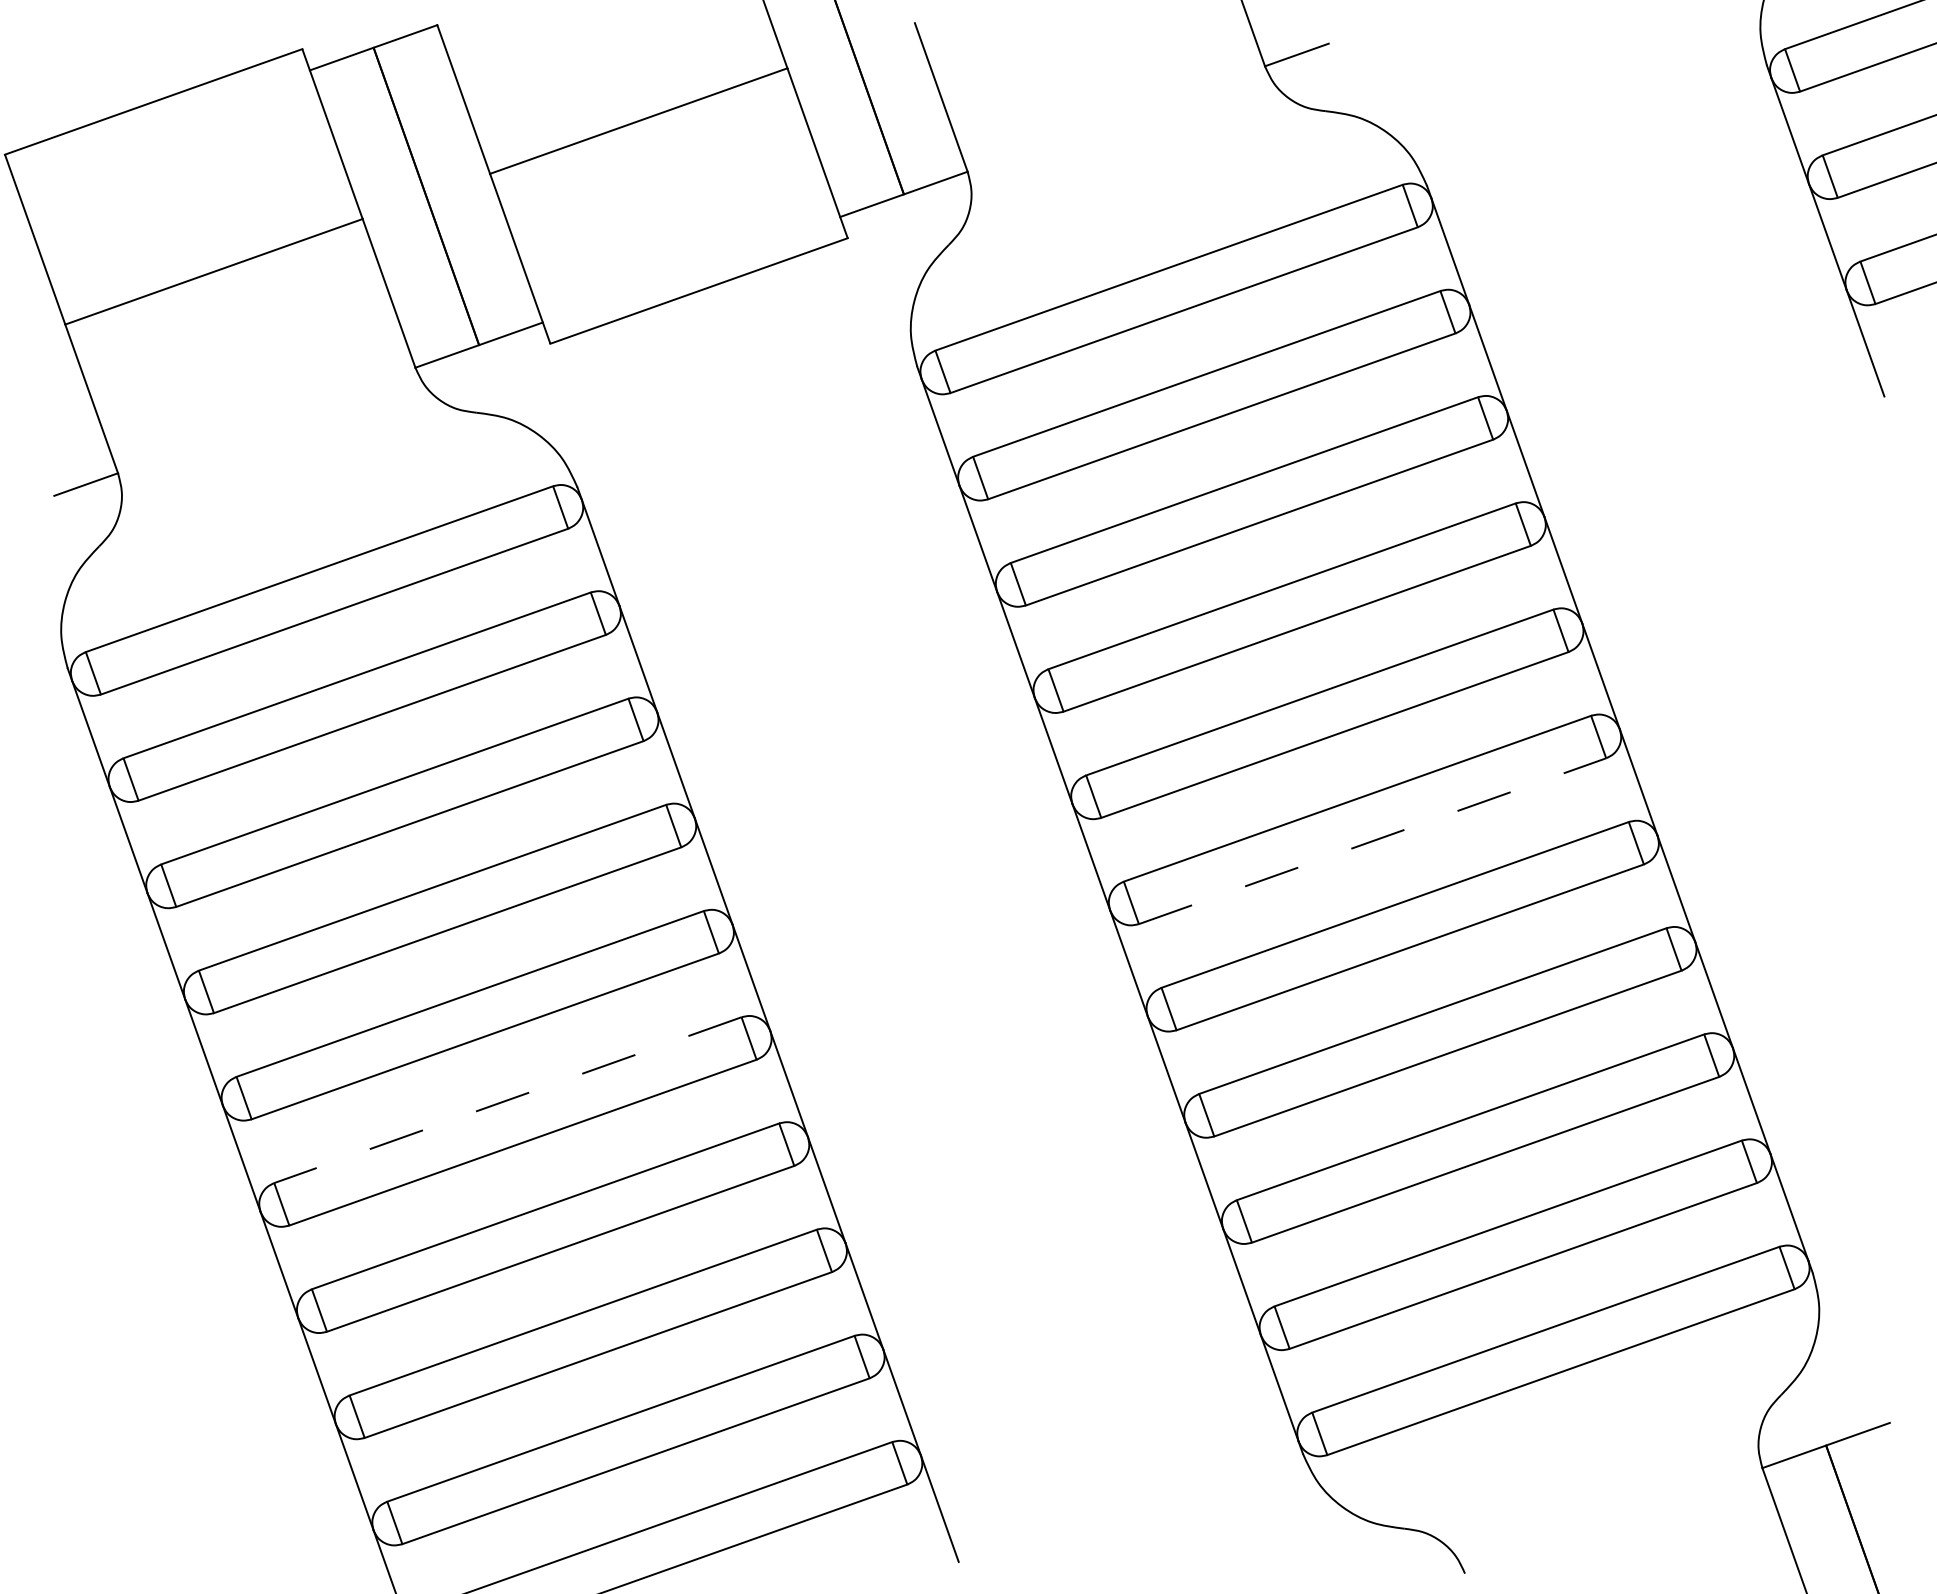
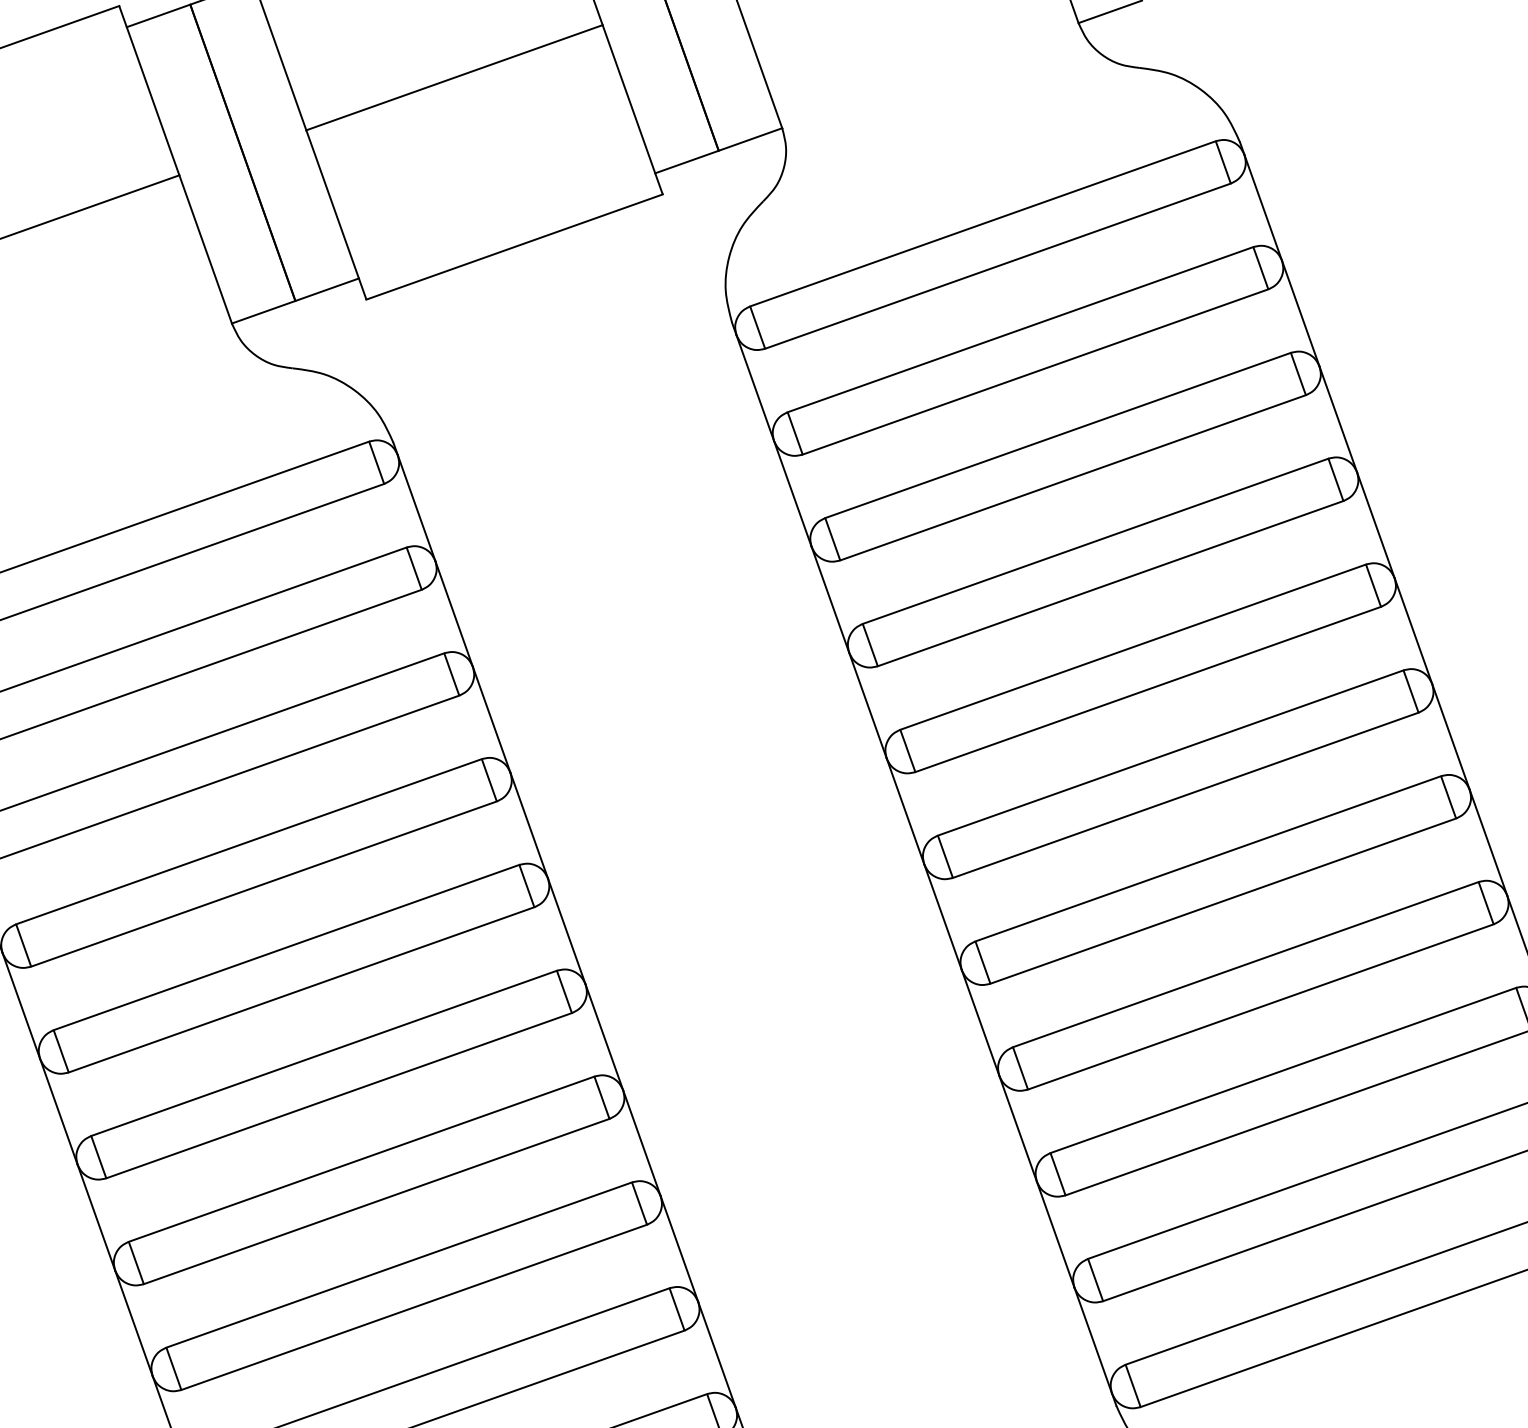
line: (1372, 841) -> (1185, 795), dashed -> solid
line: (507, 1100) -> (323, 1053), dashed -> solid

